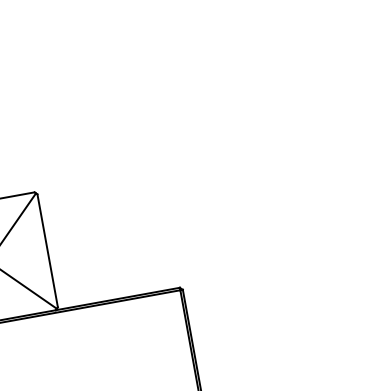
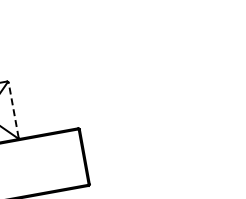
line: (47, 249) -> (13, 109), solid -> dashed

